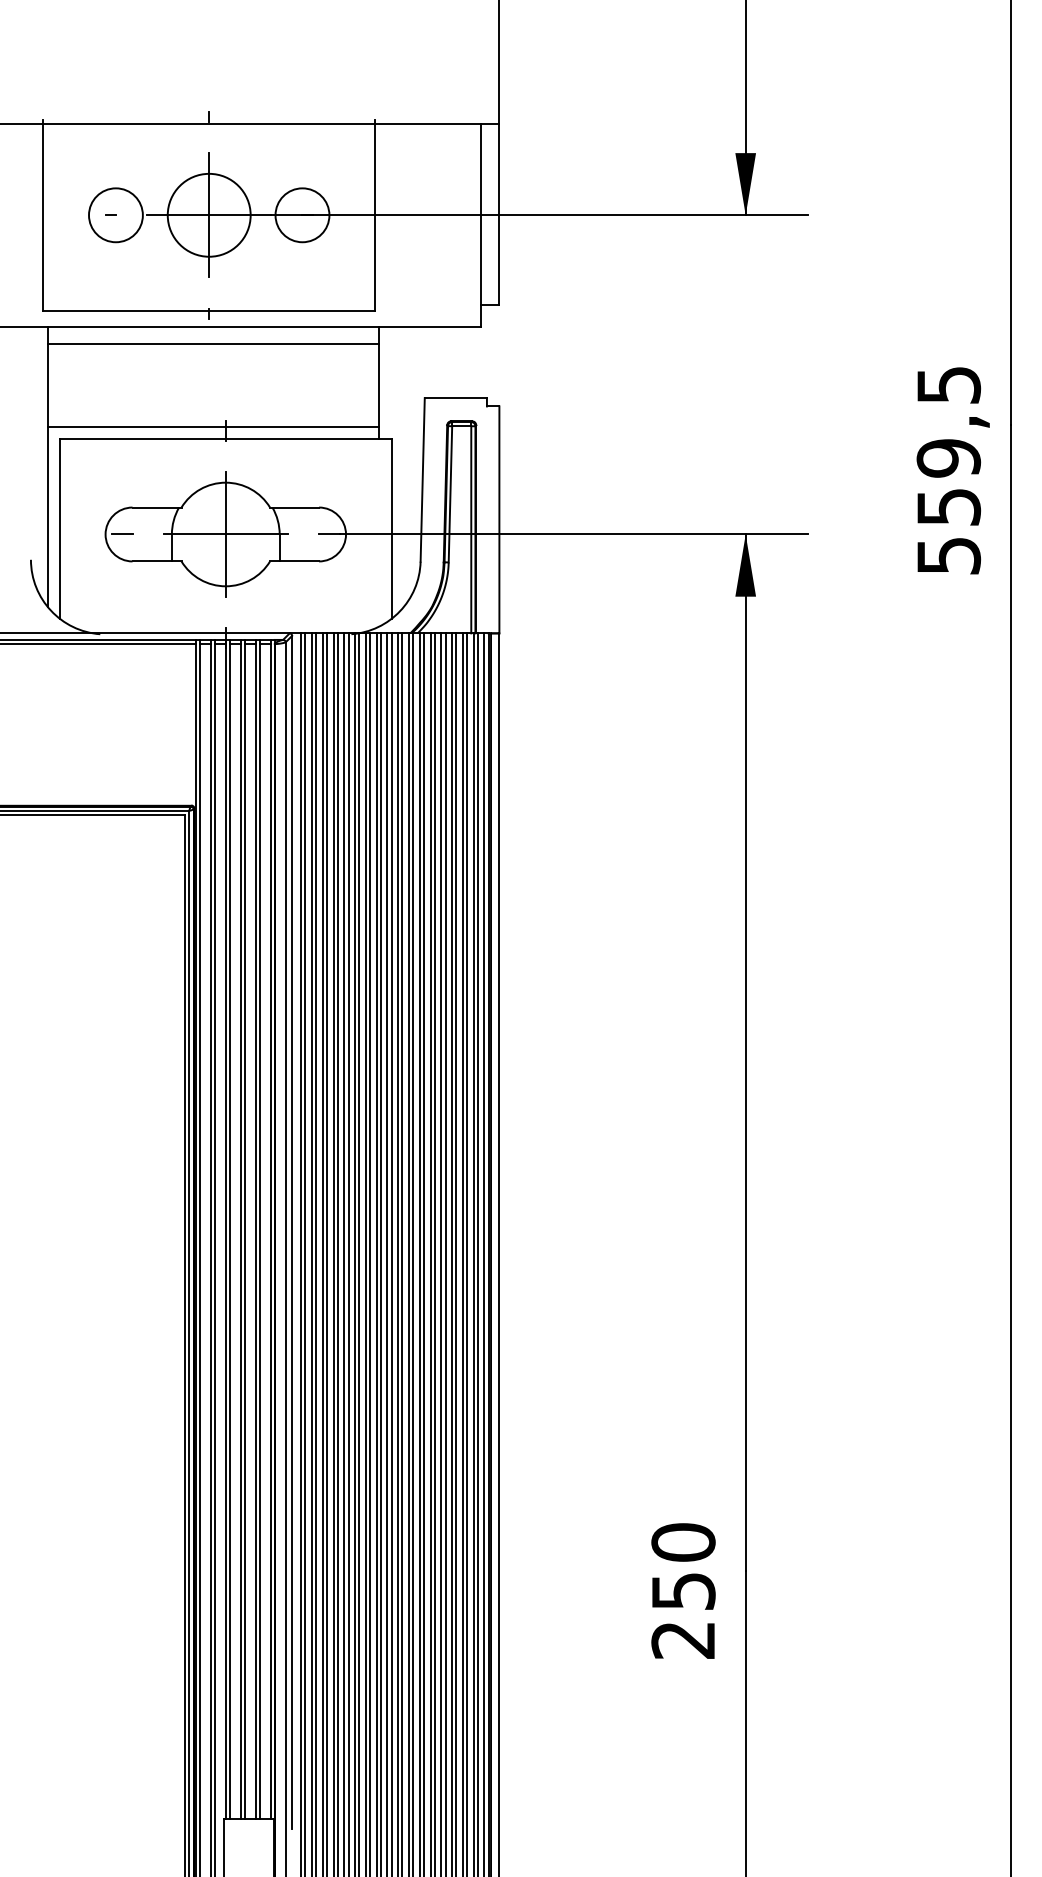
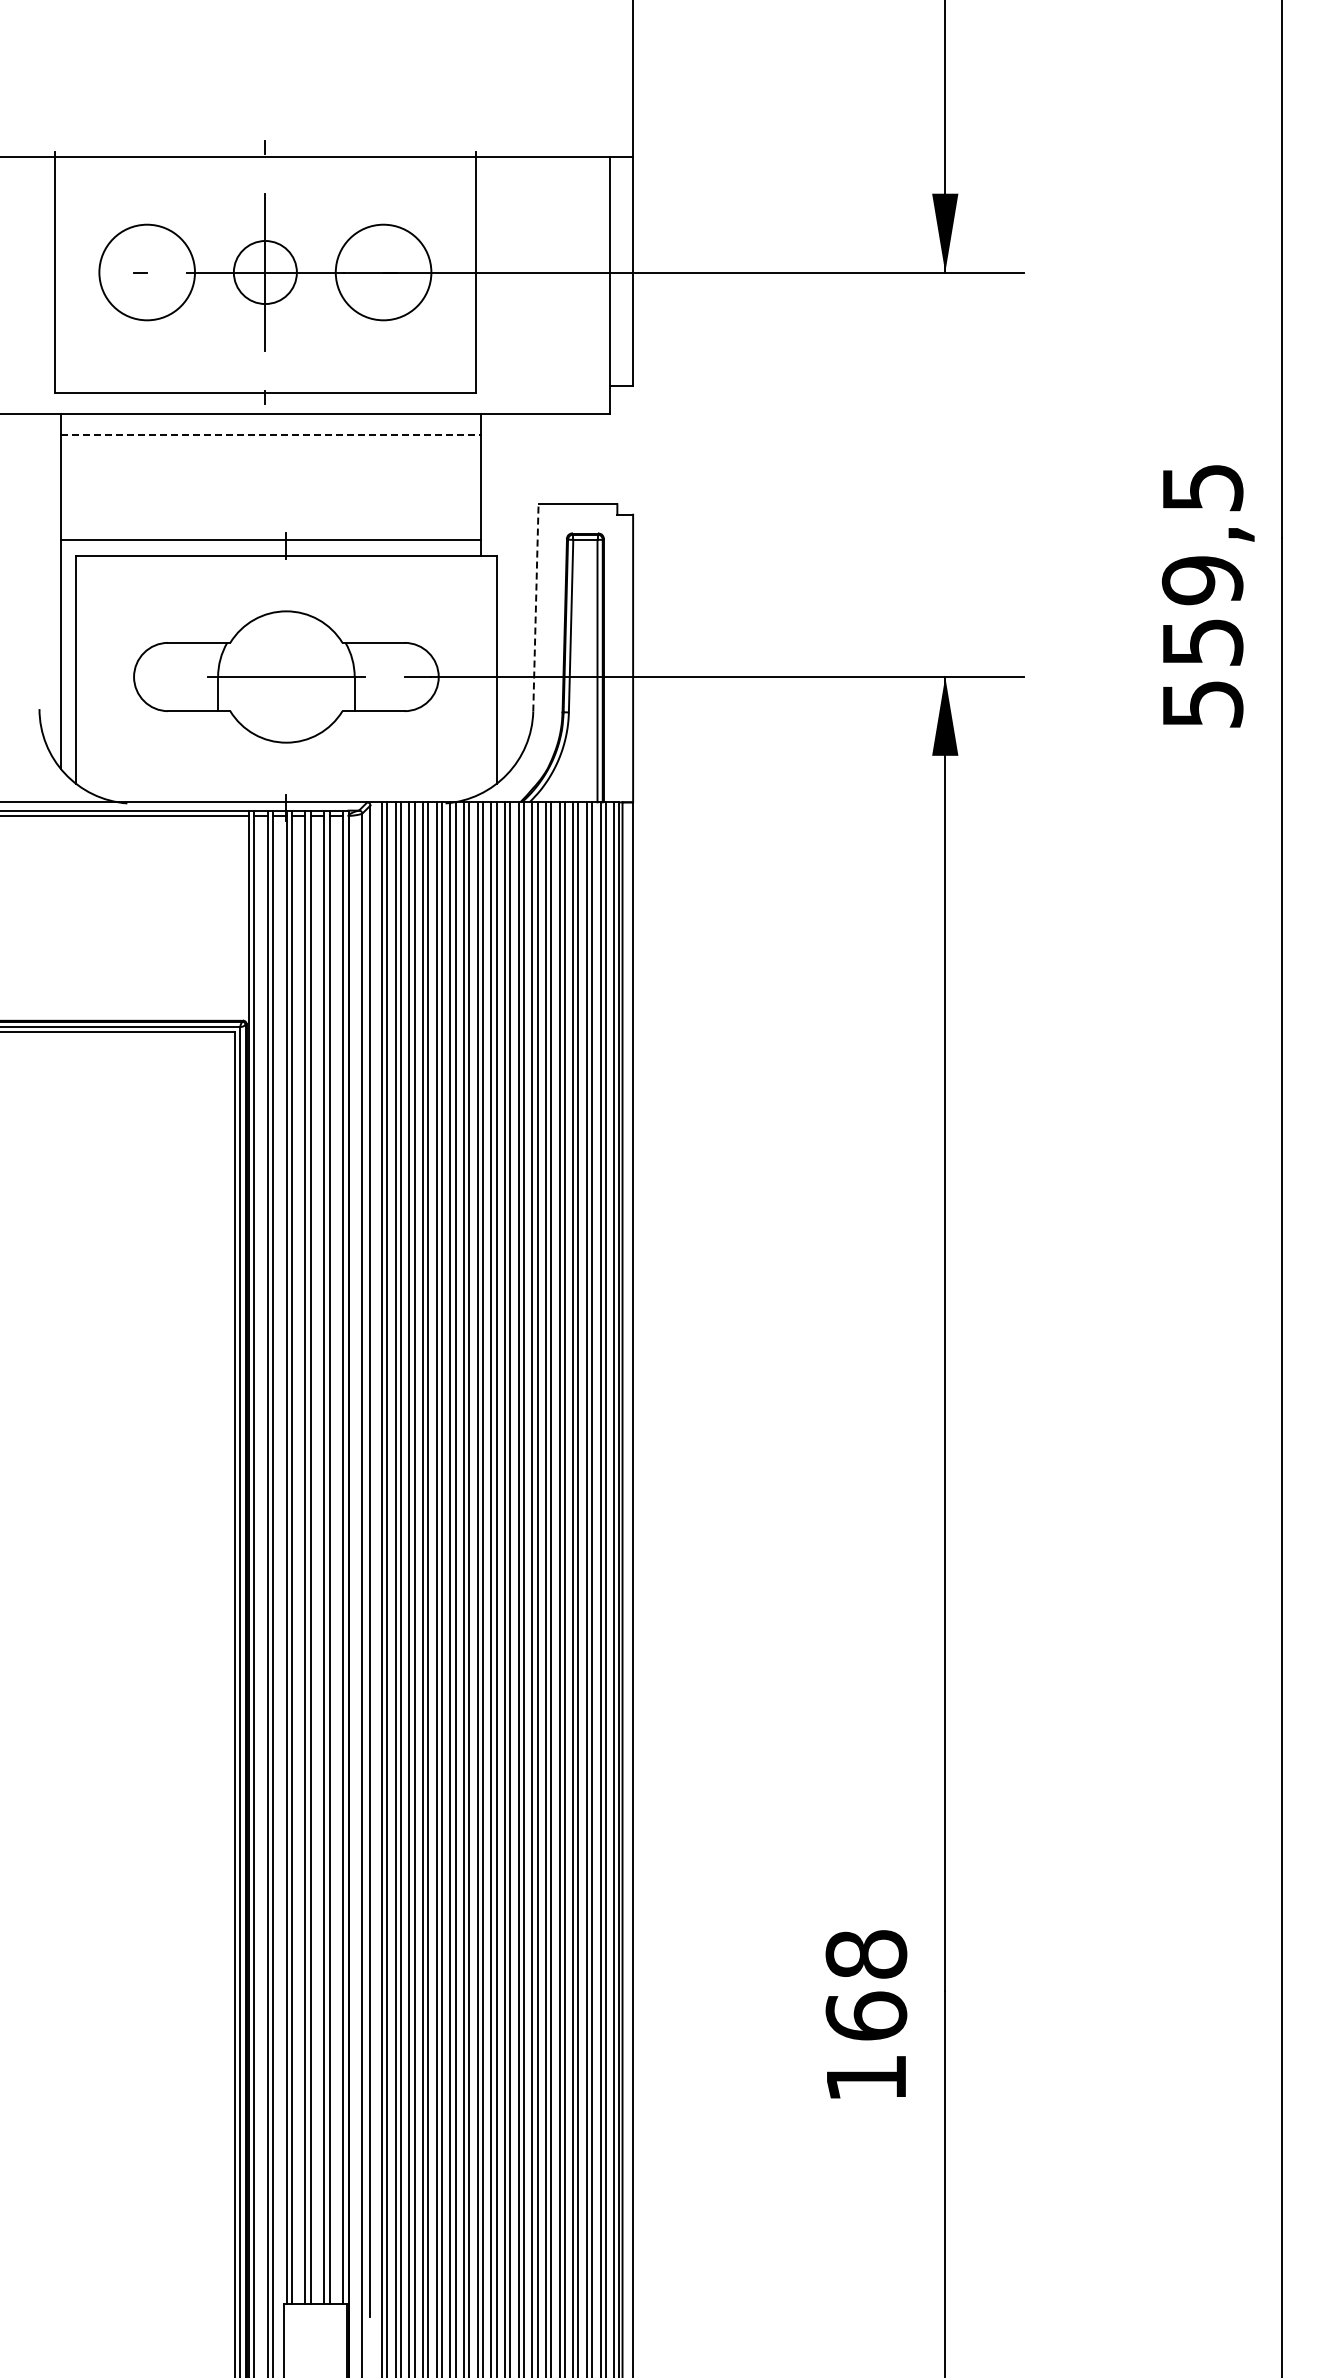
circle: (116, 215) -> (147, 272), size x1.4
circle: (208, 215) -> (264, 272), size x0.6
circle: (302, 215) -> (383, 272), size x1.4
line: (214, 343) -> (271, 435), solid -> dashed
line: (422, 479) -> (535, 607), solid -> dashed
line: (121, 534) -> (154, 677), removed
line: (225, 534) -> (286, 676), removed
text: (683, 1590) -> (866, 2015), 250 -> 168

